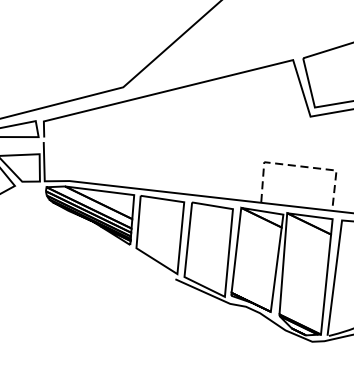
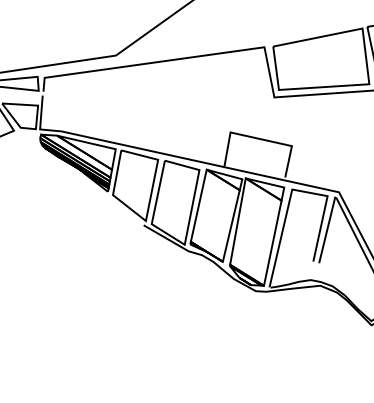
line: (299, 166) -> (260, 139), dashed -> solid

